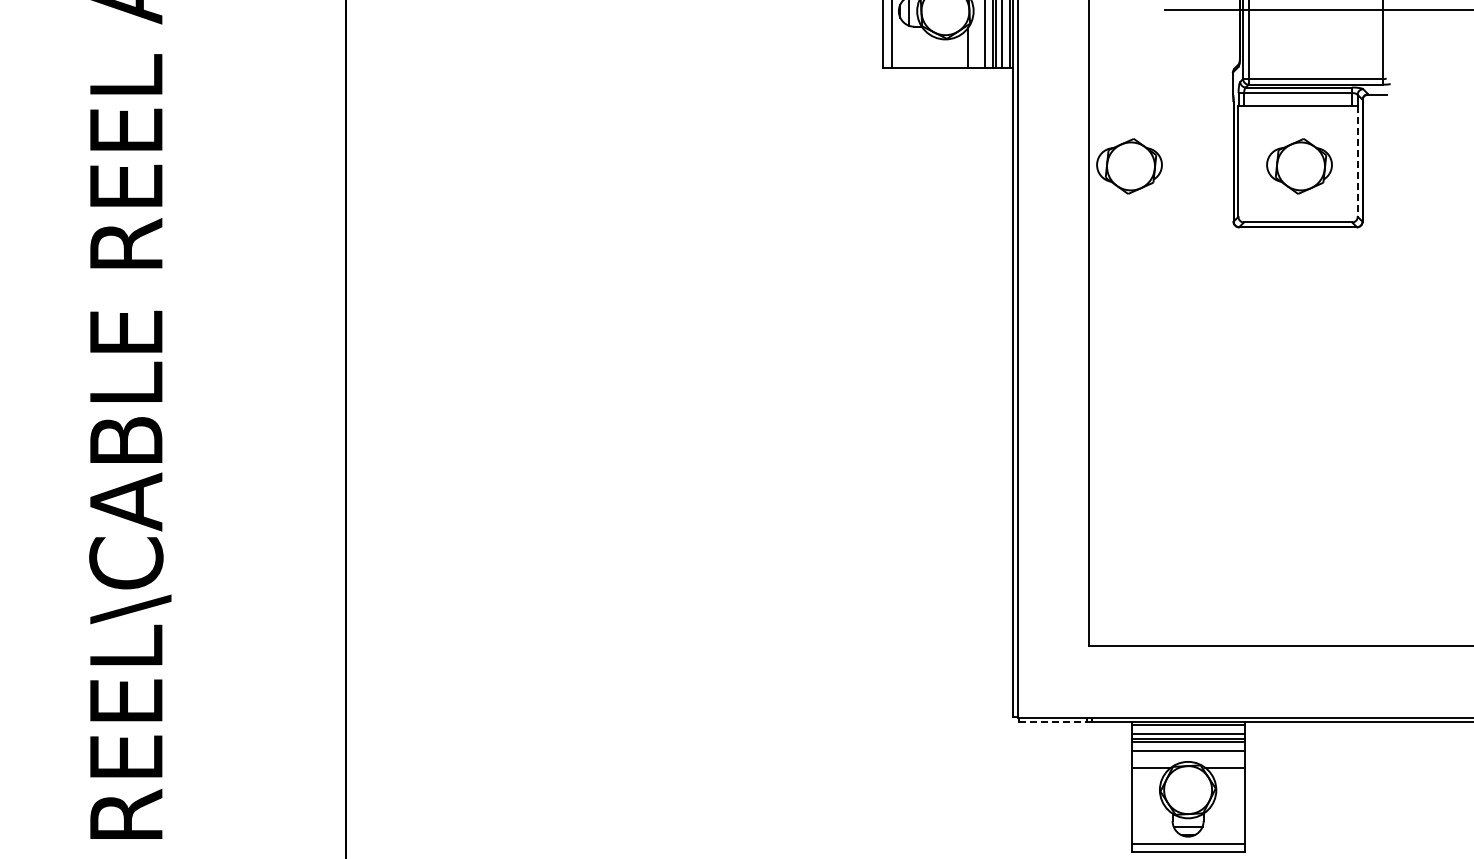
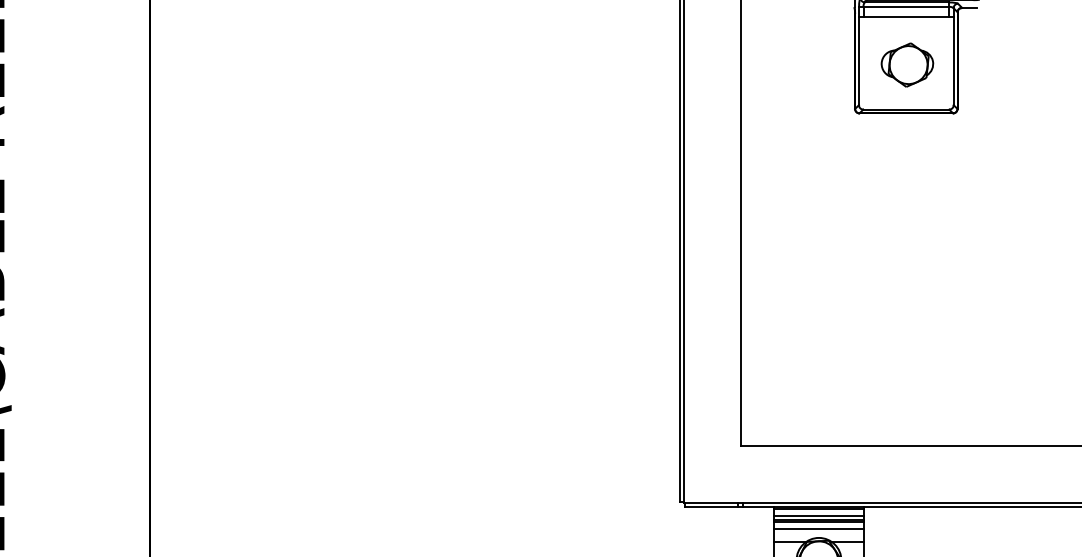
line: (1357, 161) -> (953, 61), dashed -> solid
part: (1129, 166) -> (772, 65), removed
line: (1052, 722) -> (711, 506), dashed -> solid

